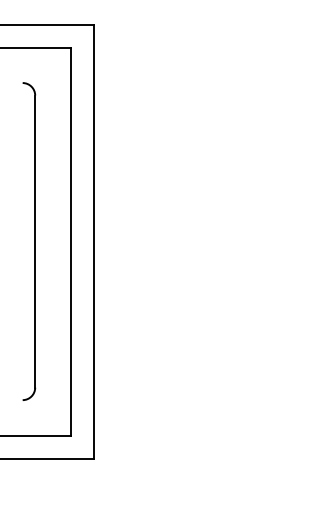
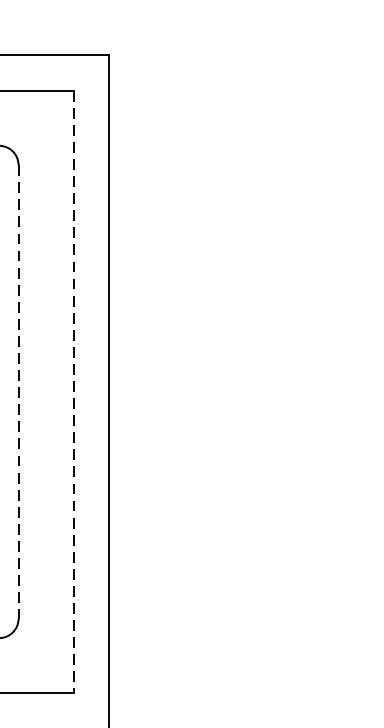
line: (35, 242) -> (19, 393), solid -> dashed
line: (70, 242) -> (73, 393), solid -> dashed

